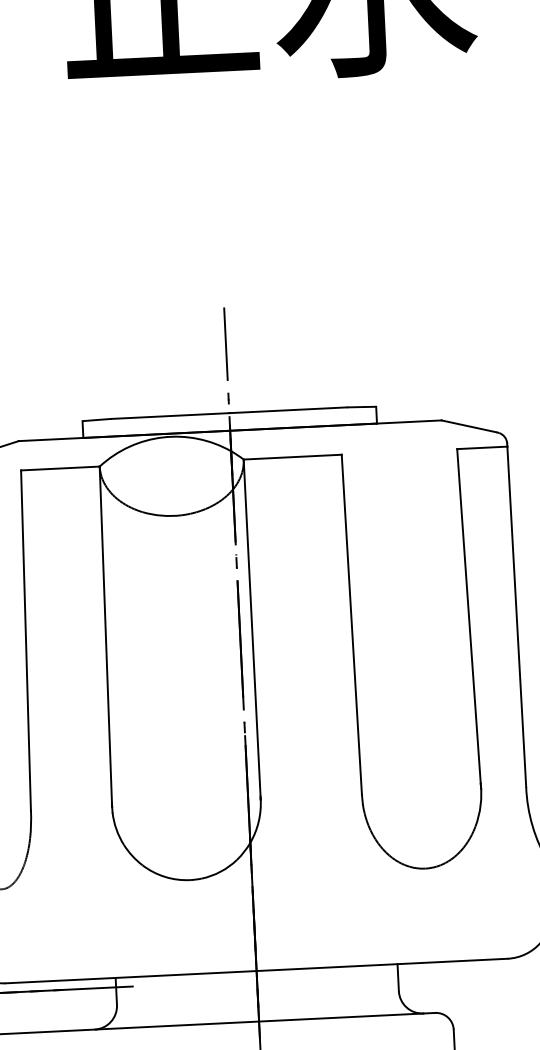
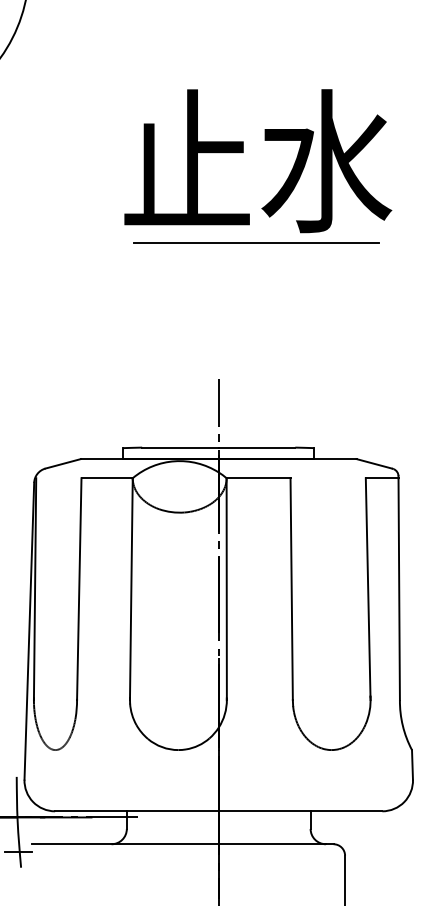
line: (270, 97) -> (255, 243), added

